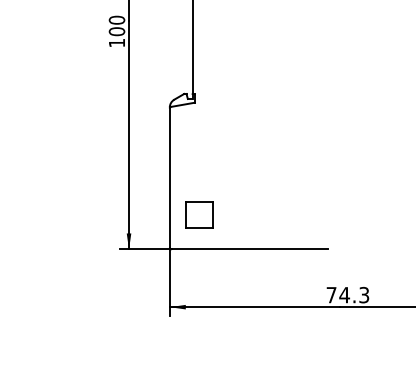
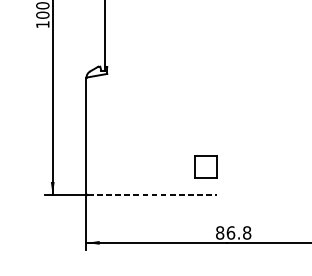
part: (199, 214) -> (206, 166), moved
line: (249, 249) -> (152, 195), solid -> dashed
text: (347, 294) -> (233, 232), 74.3 -> 86.8

